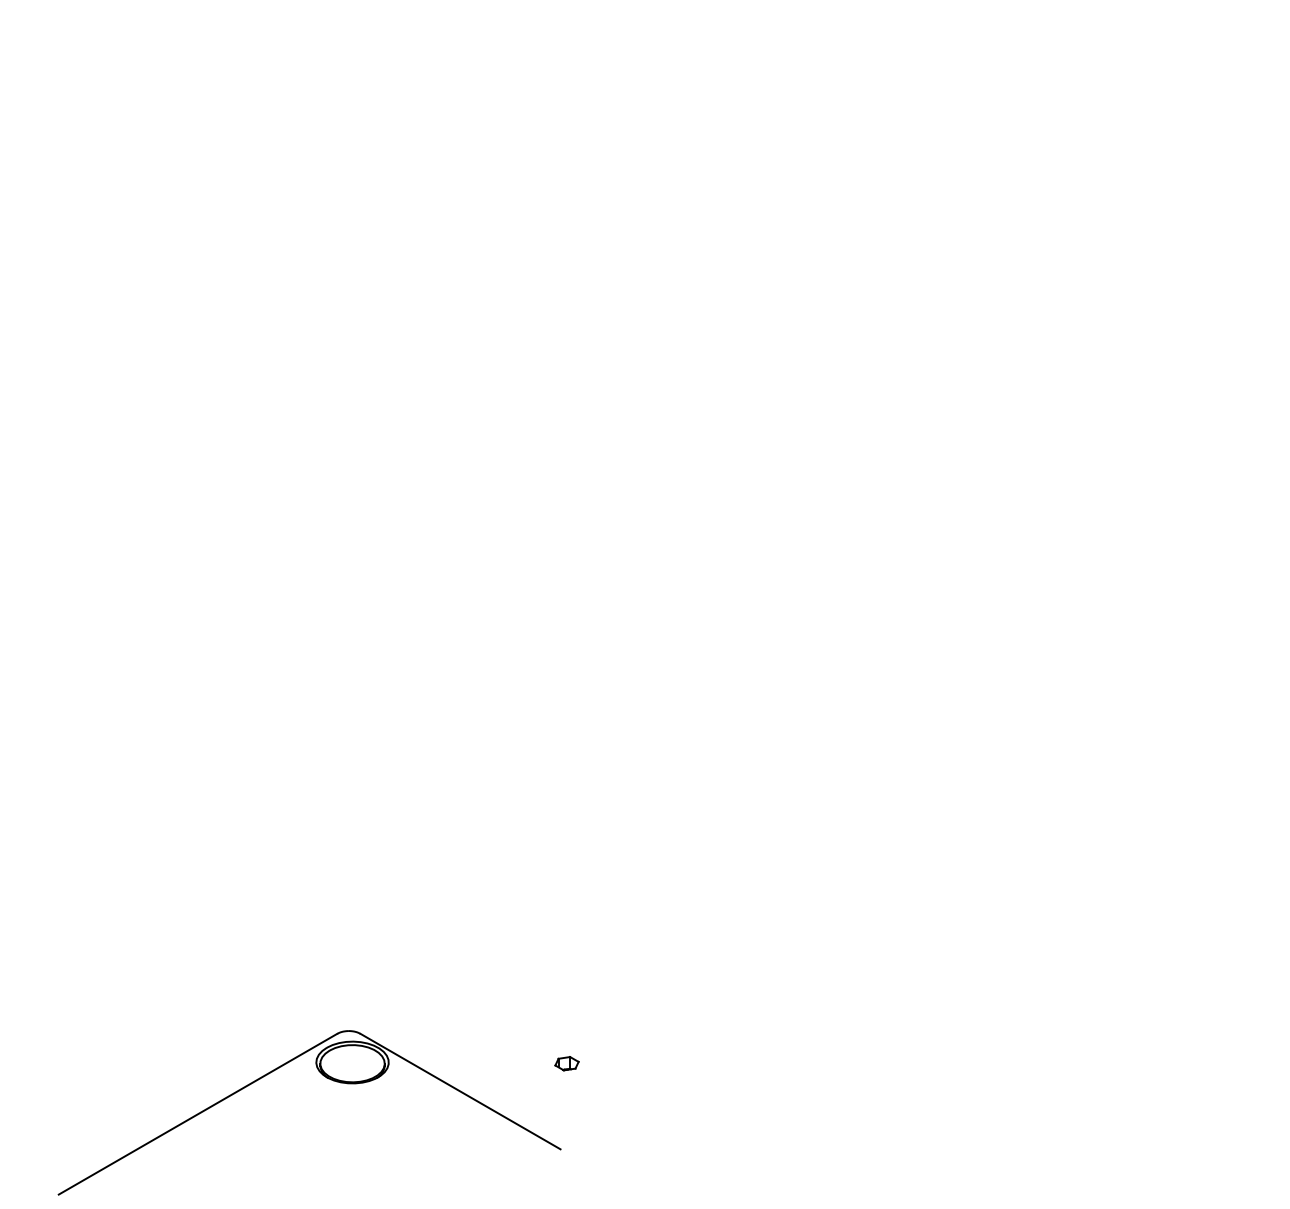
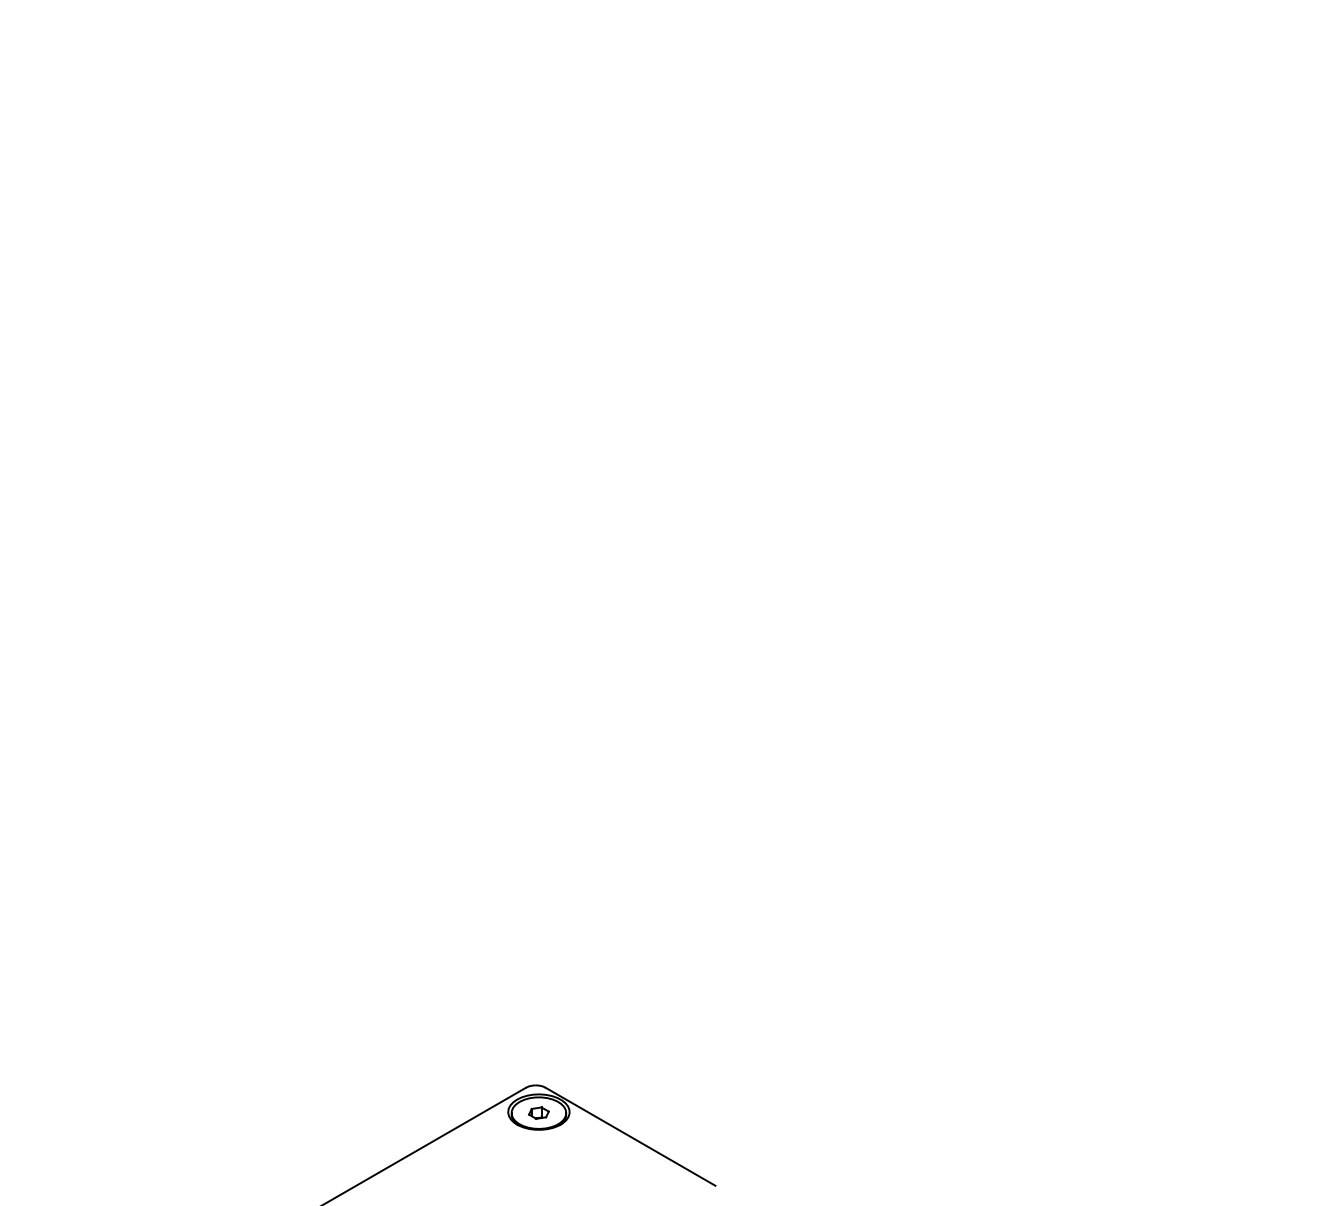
part: (566, 1062) -> (538, 1112), moved

